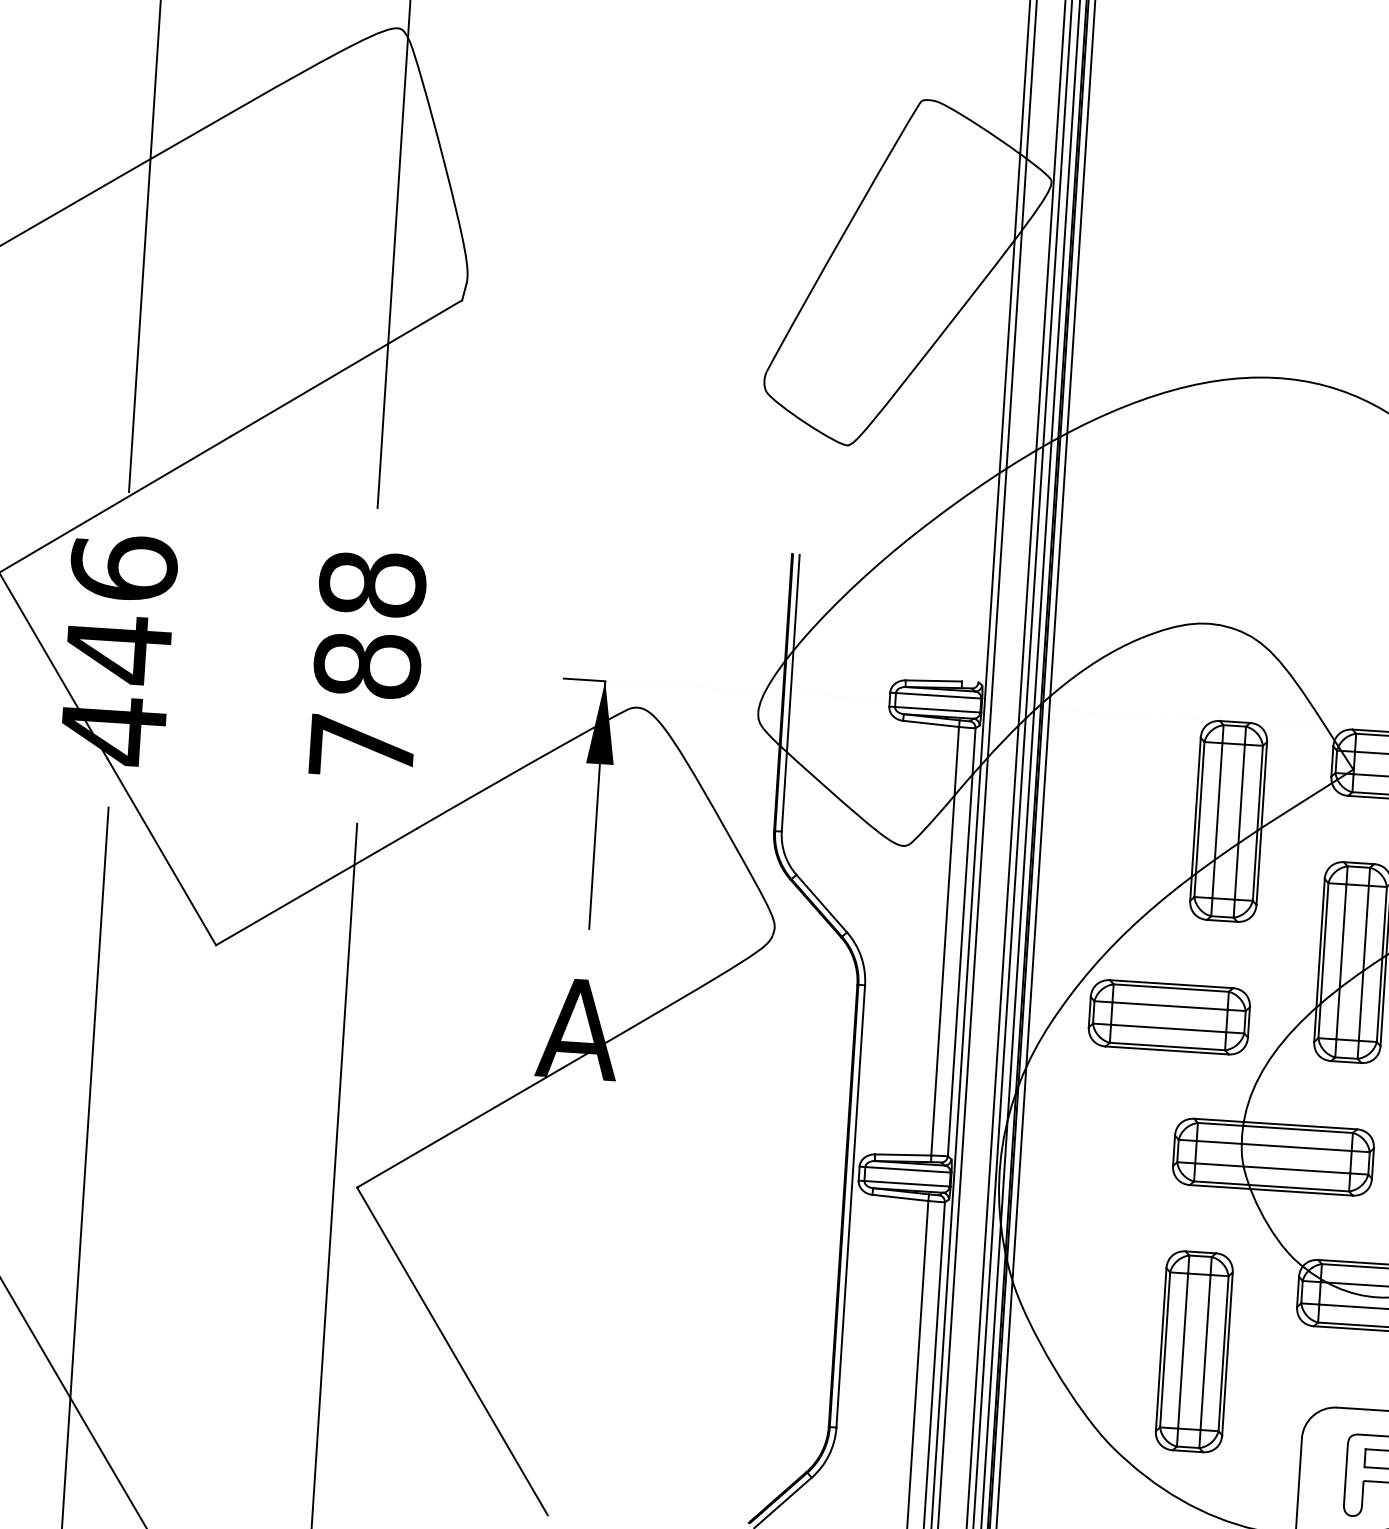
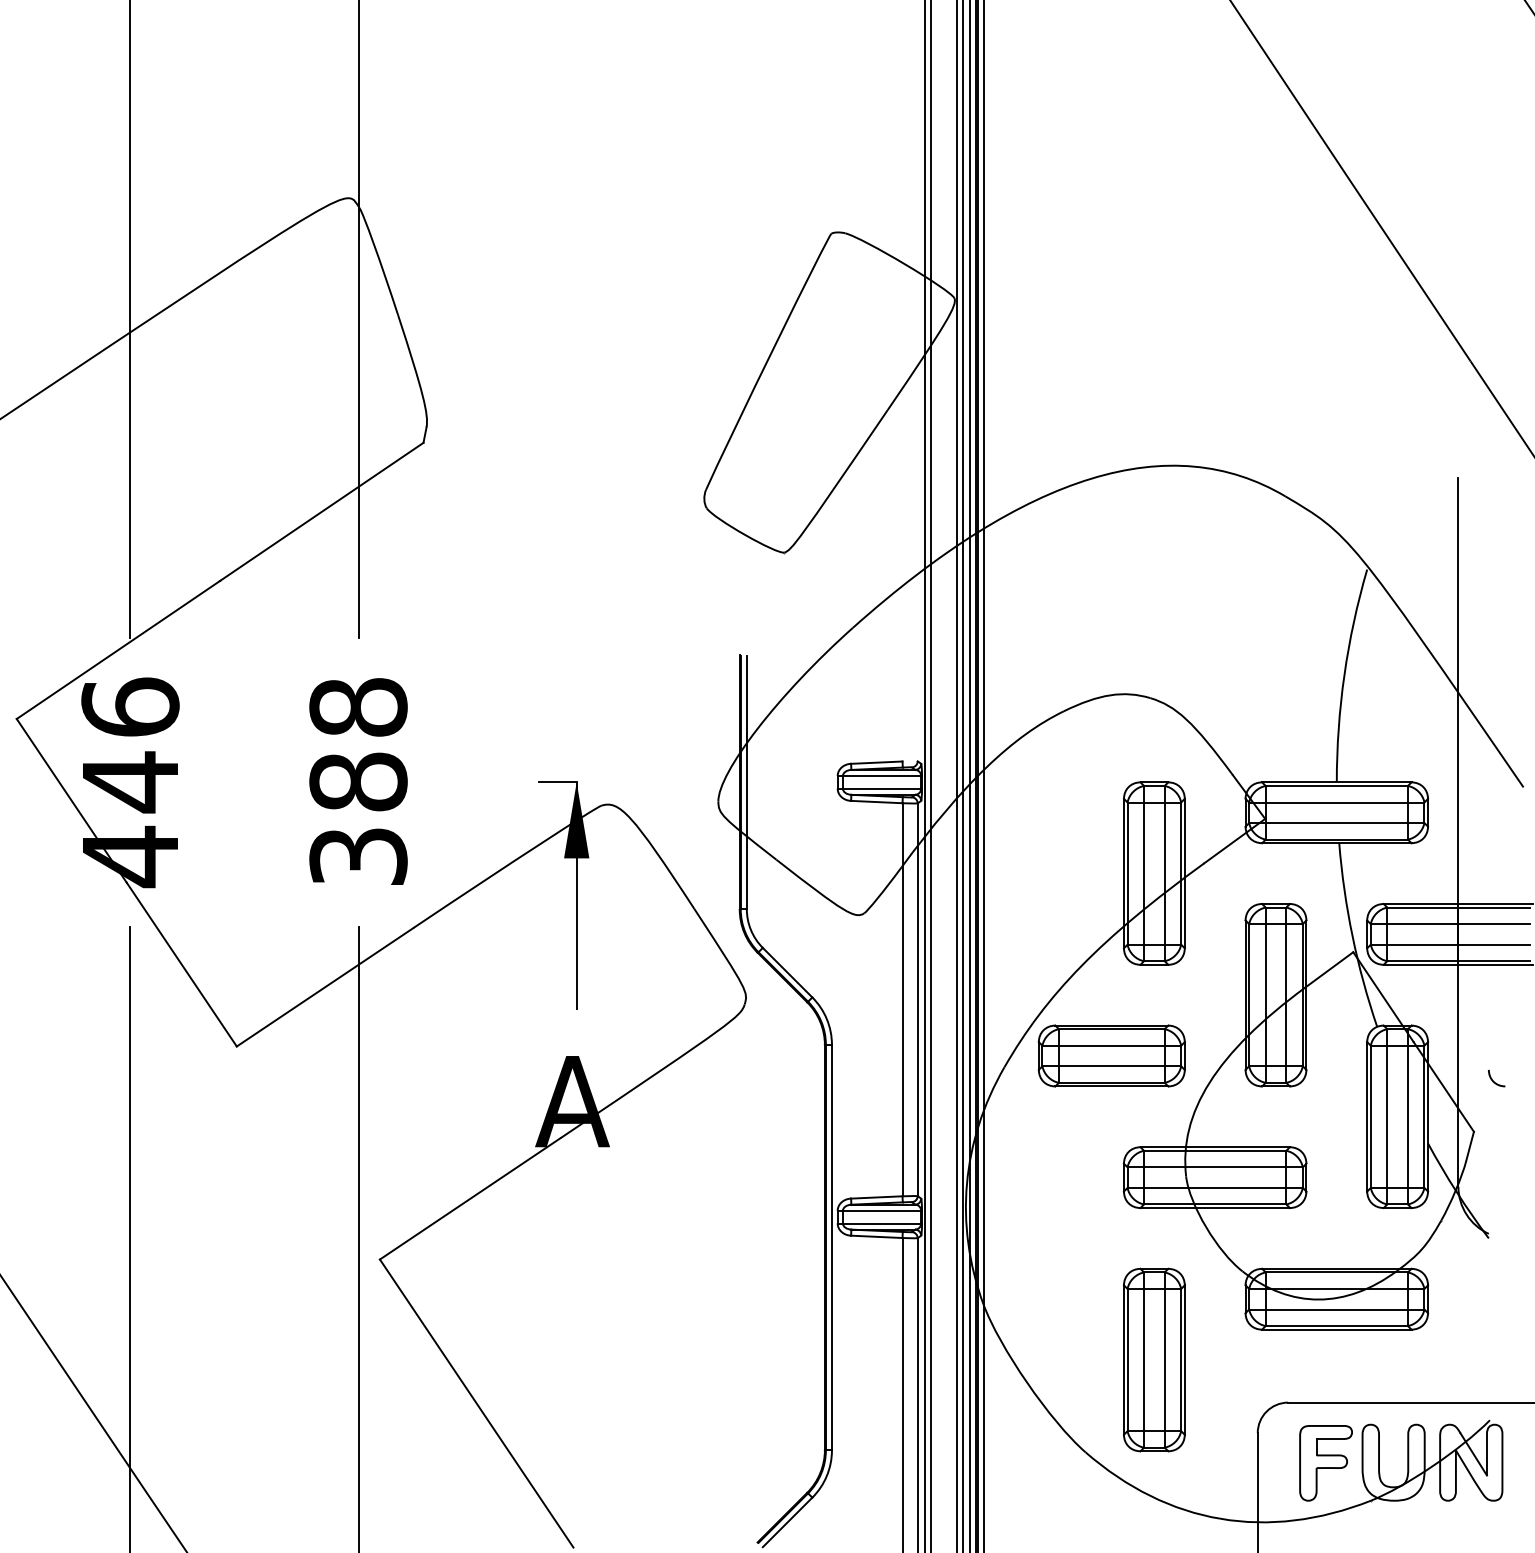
text: (362, 746) -> (358, 856), 788 -> 388

